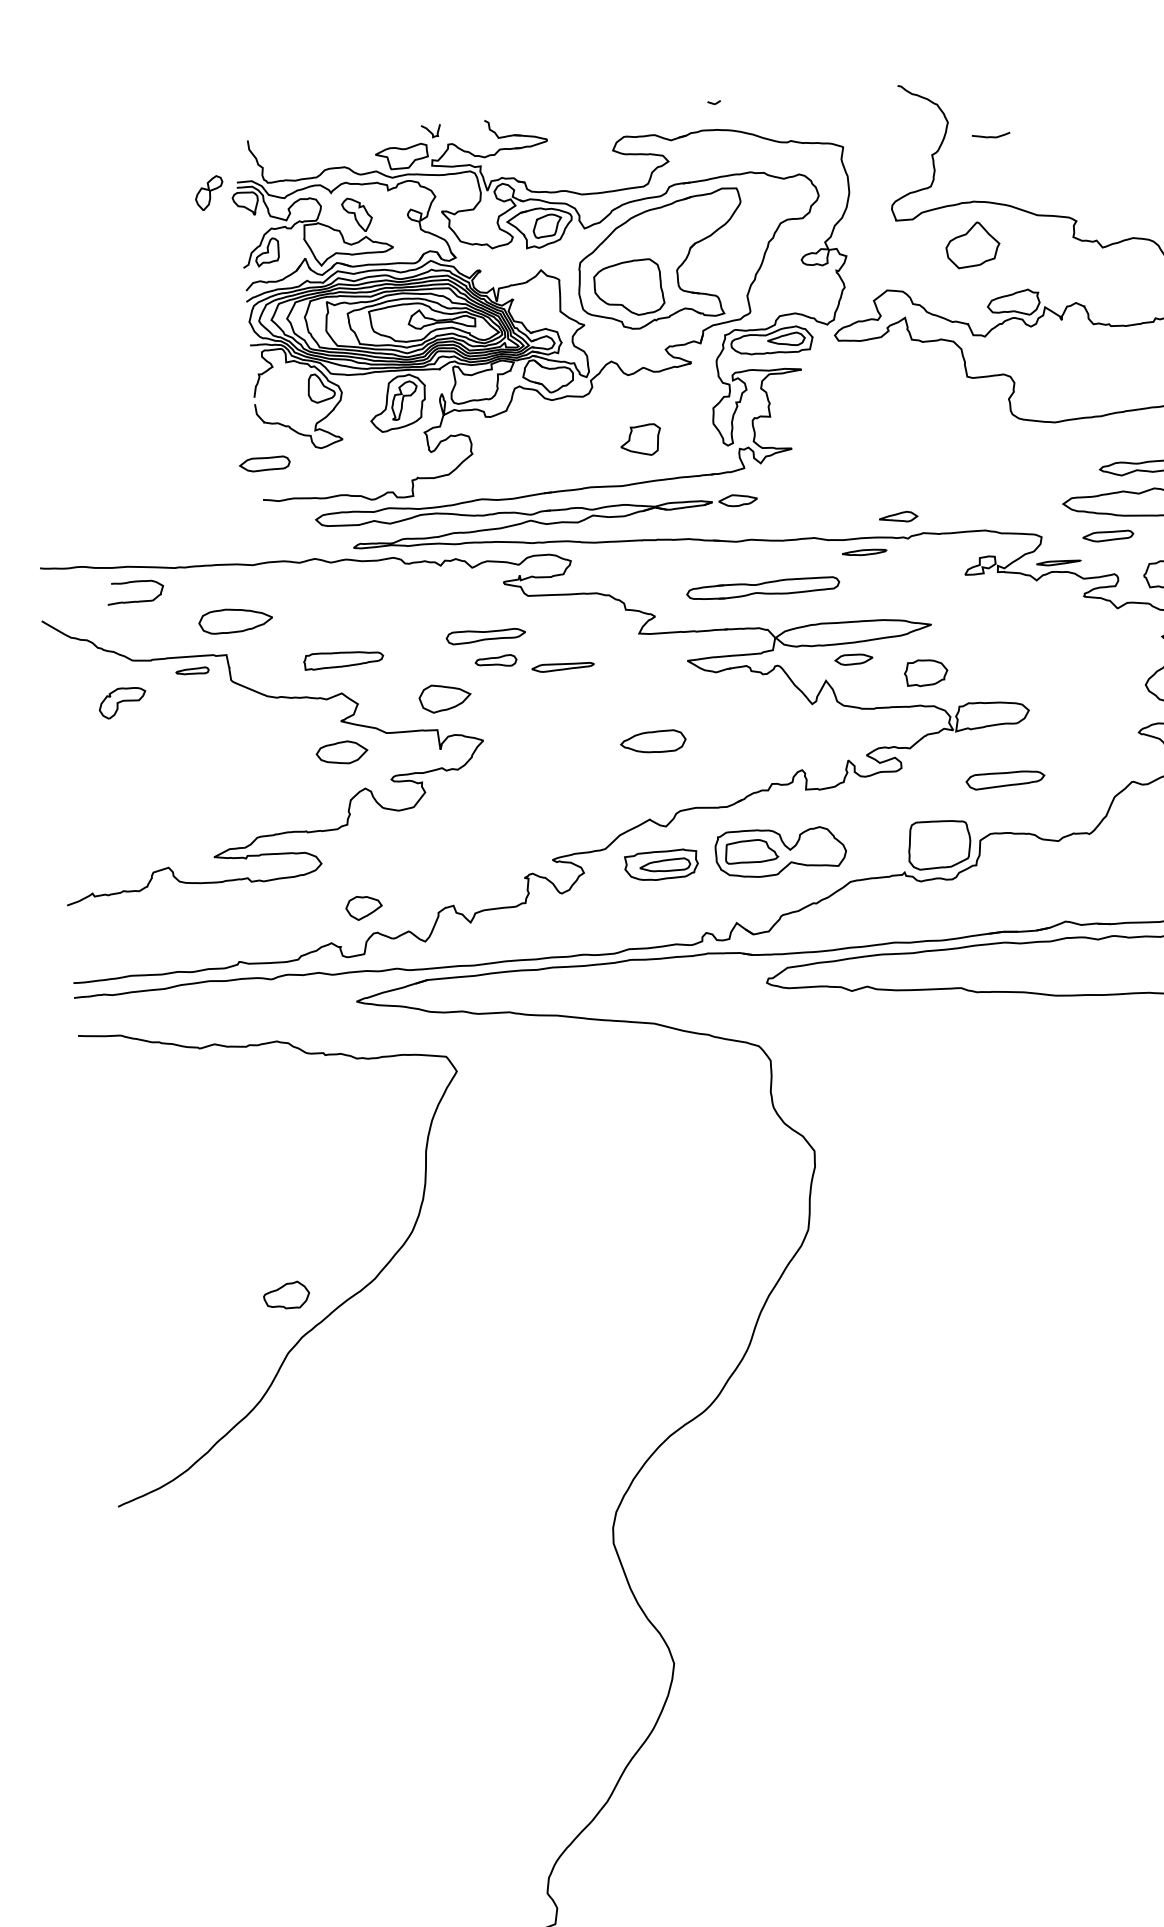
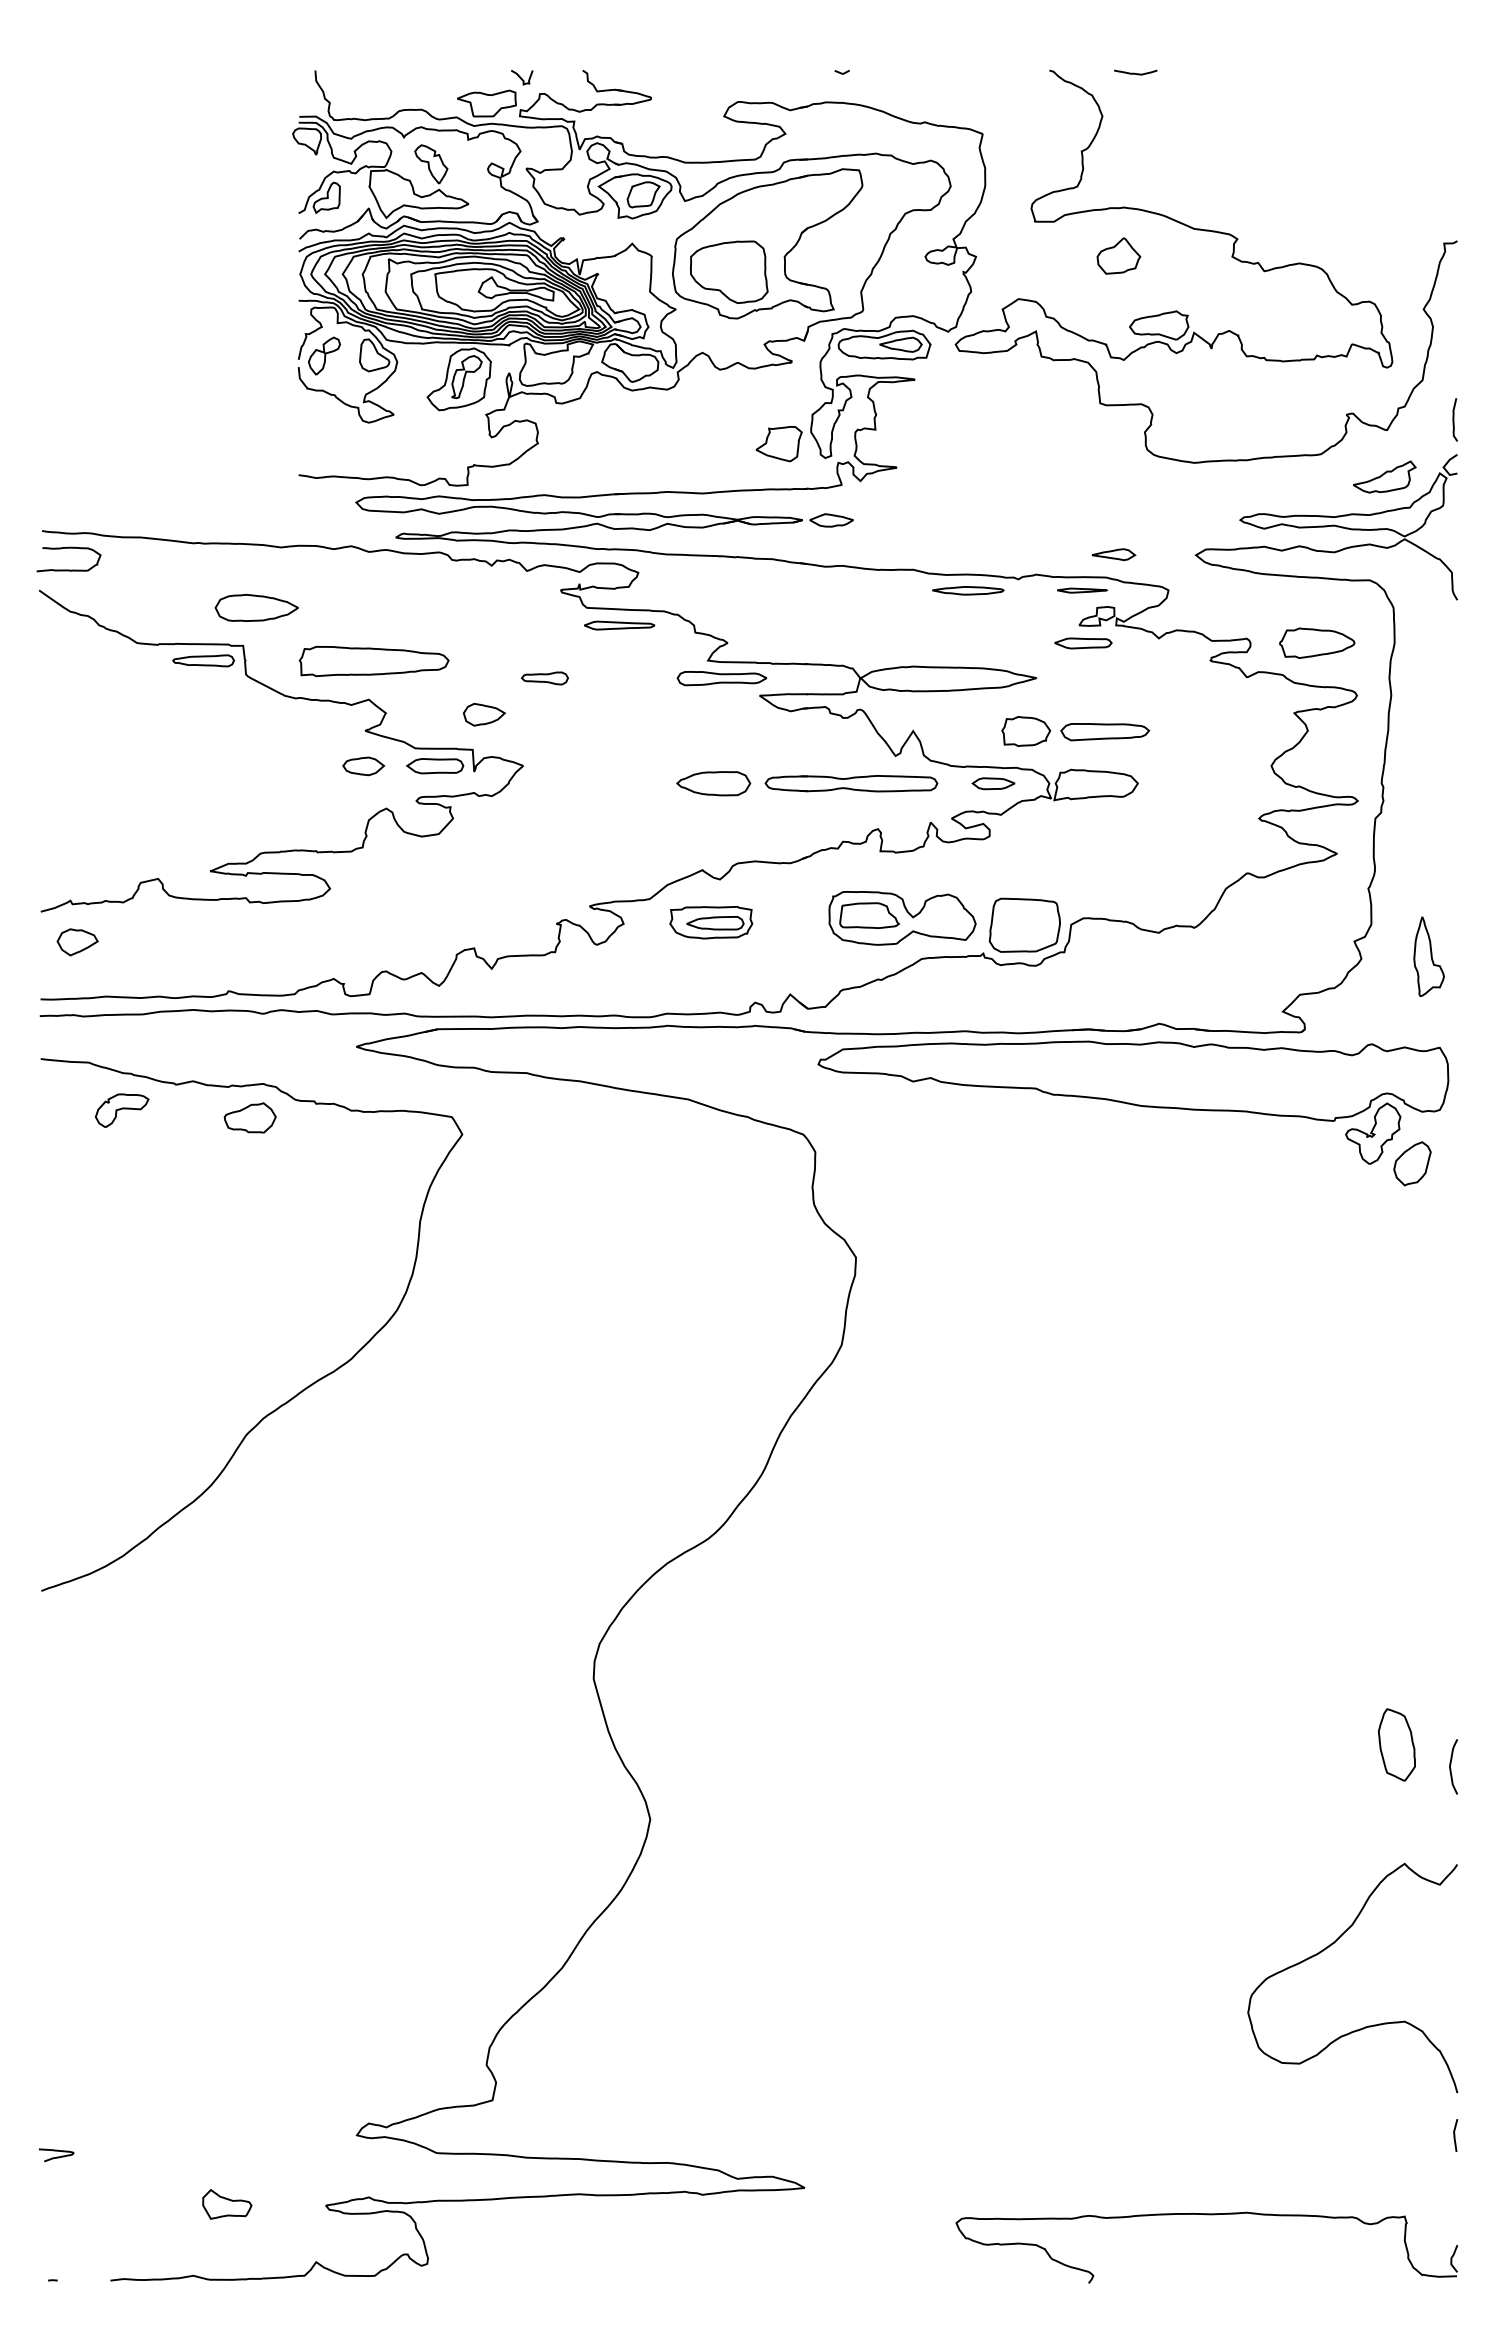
curve: (990, 136) -> (1134, 72), moved
part: (209, 192) -> (324, 355), moved
part: (972, 244) -> (1118, 255), size x0.71
part: (640, 440) -> (778, 444), moved
part: (265, 464) -> (435, 766), moved
part: (898, 517) -> (1113, 554), moved
part: (1108, 536) -> (1083, 643), moved
part: (864, 552) -> (968, 590), size x1.43
part: (1058, 562) -> (1082, 590), moved
part: (763, 588) -> (851, 783), moved
curve: (135, 600) -> (68, 569), moved
part: (485, 635) -> (721, 678), moved
part: (343, 659) -> (373, 661), size x1.67
part: (853, 659) -> (993, 783), moved
part: (563, 666) -> (619, 625), moved
part: (192, 671) -> (203, 660), size x1.67
part: (445, 697) -> (484, 714), size x0.71
part: (122, 702) -> (122, 1110), moved
part: (342, 752) -> (363, 766), size x0.71
part: (1005, 780) -> (1105, 732), moved
part: (780, 851) -> (902, 918), moved
part: (363, 908) -> (77, 942), moved
part: (285, 1295) -> (249, 1117), moved

